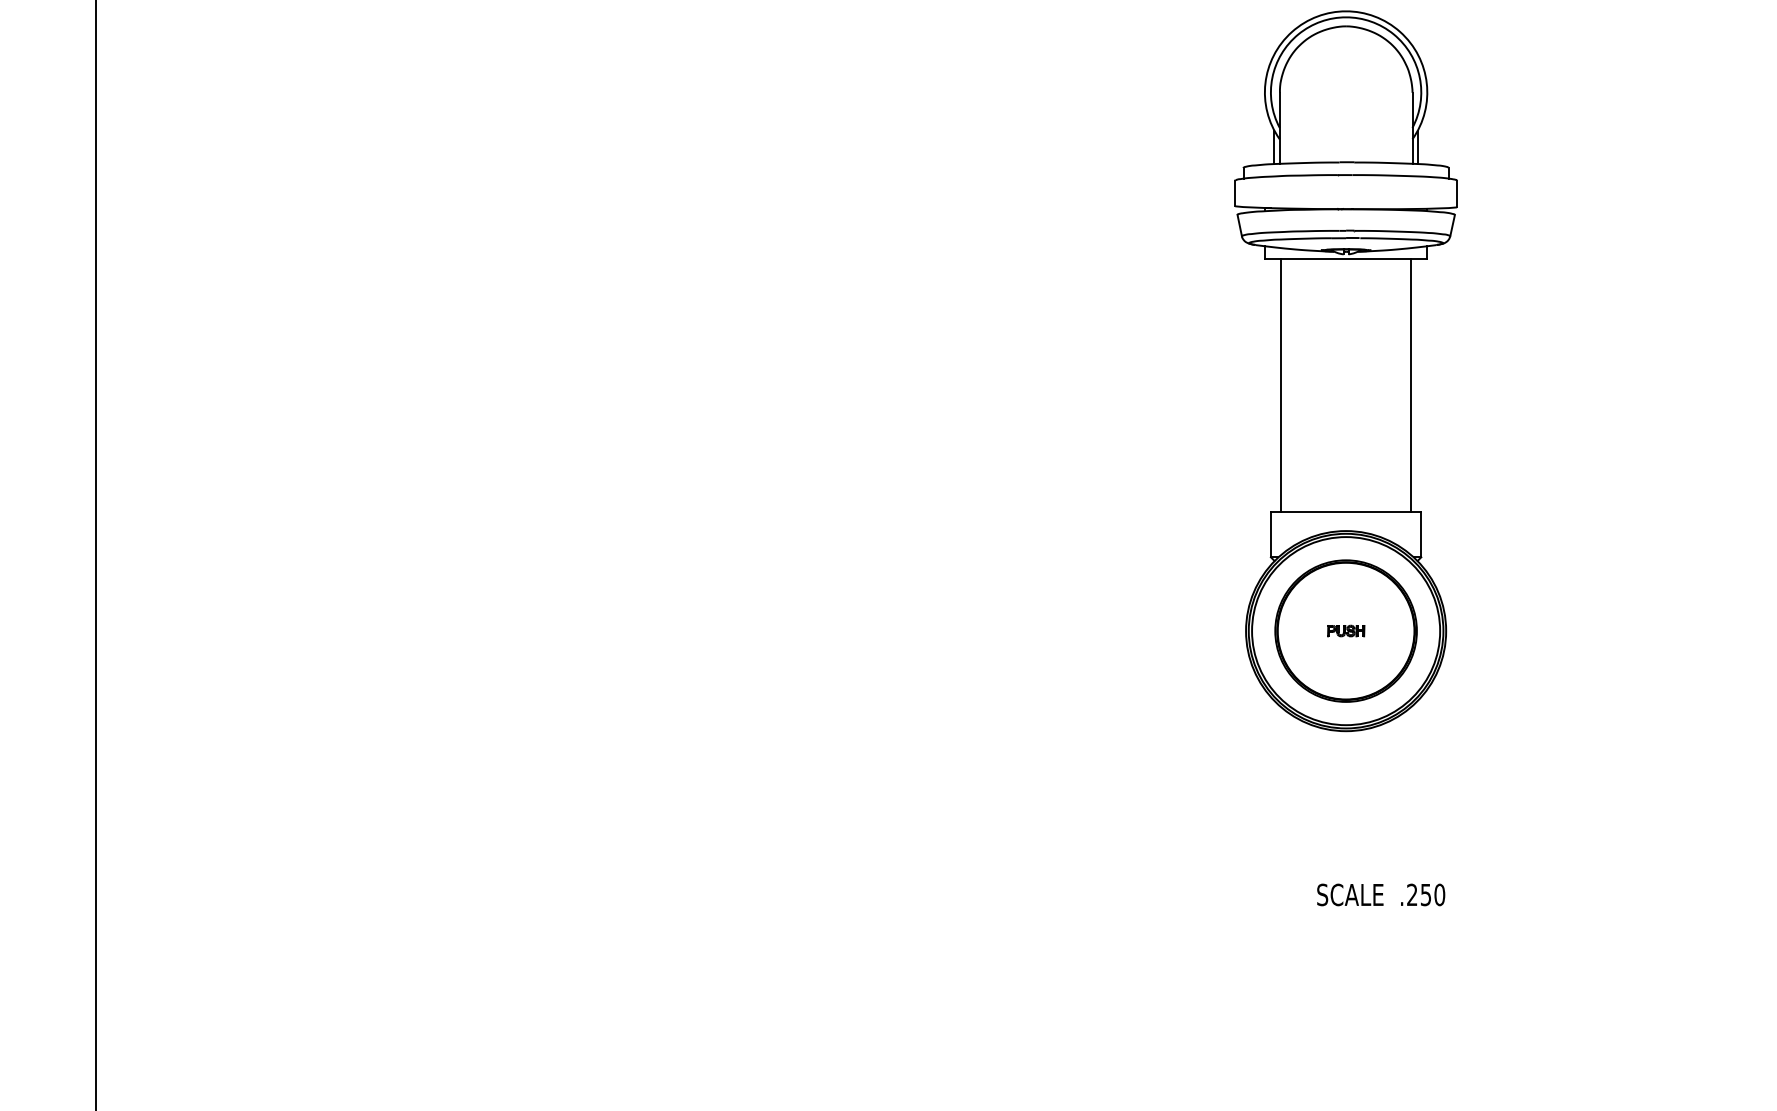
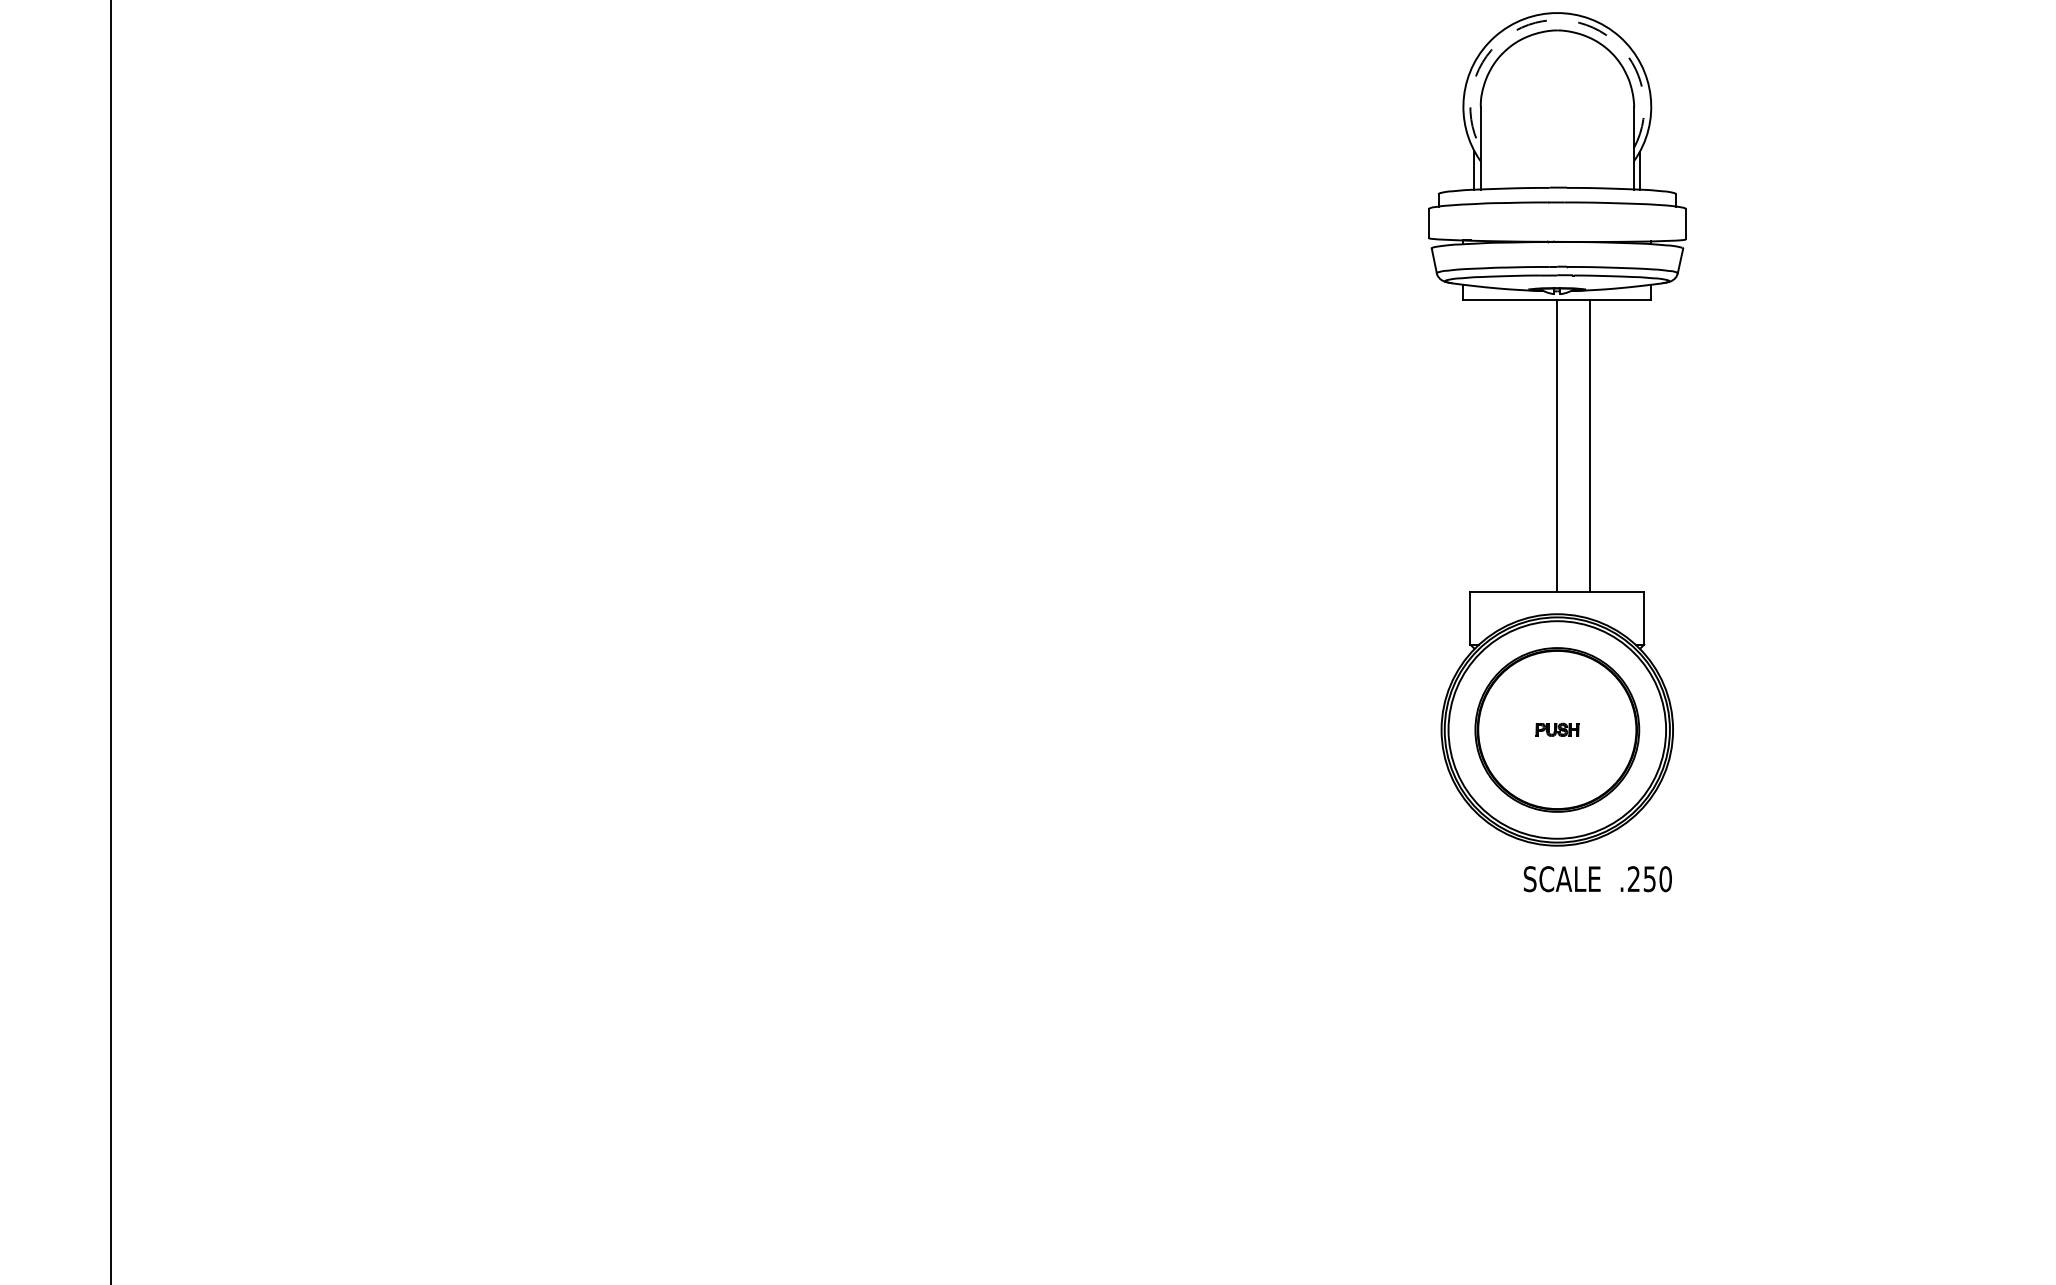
arc: (1346, 17) -> (1557, 20), solid -> dashed
line: (1281, 385) -> (1557, 445), moved
line: (1411, 385) -> (1589, 445), moved
text: (1380, 895) -> (1597, 879), moved

